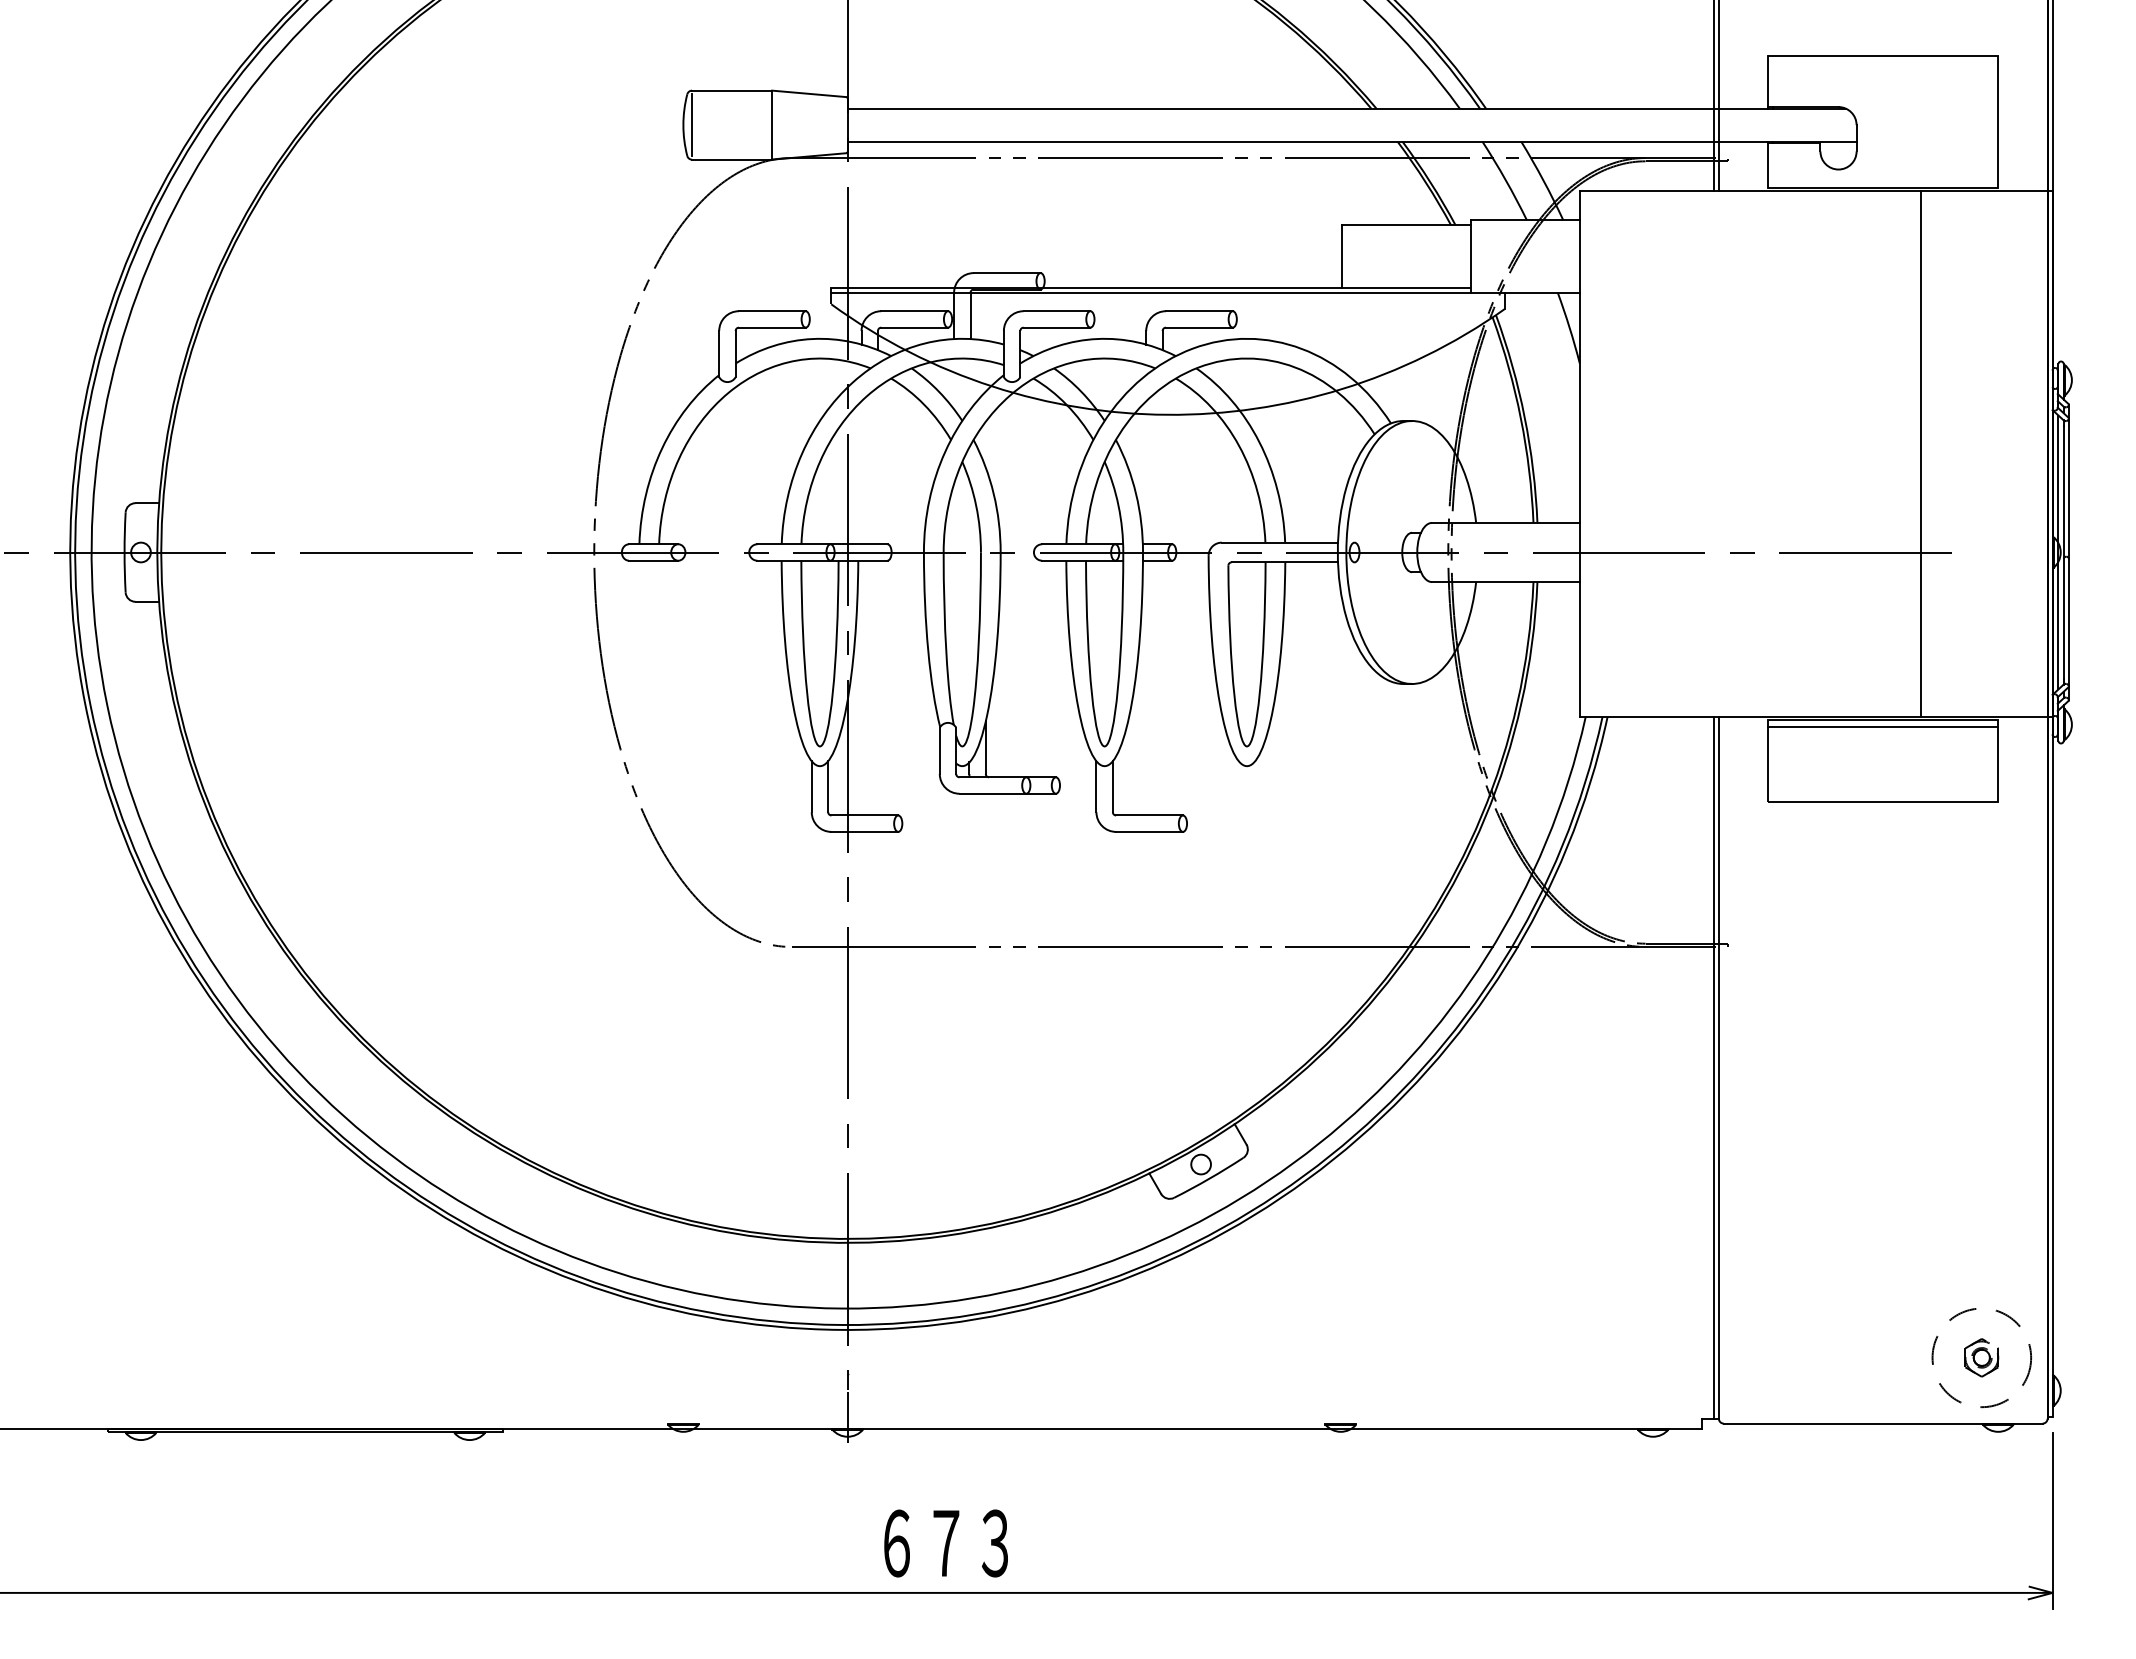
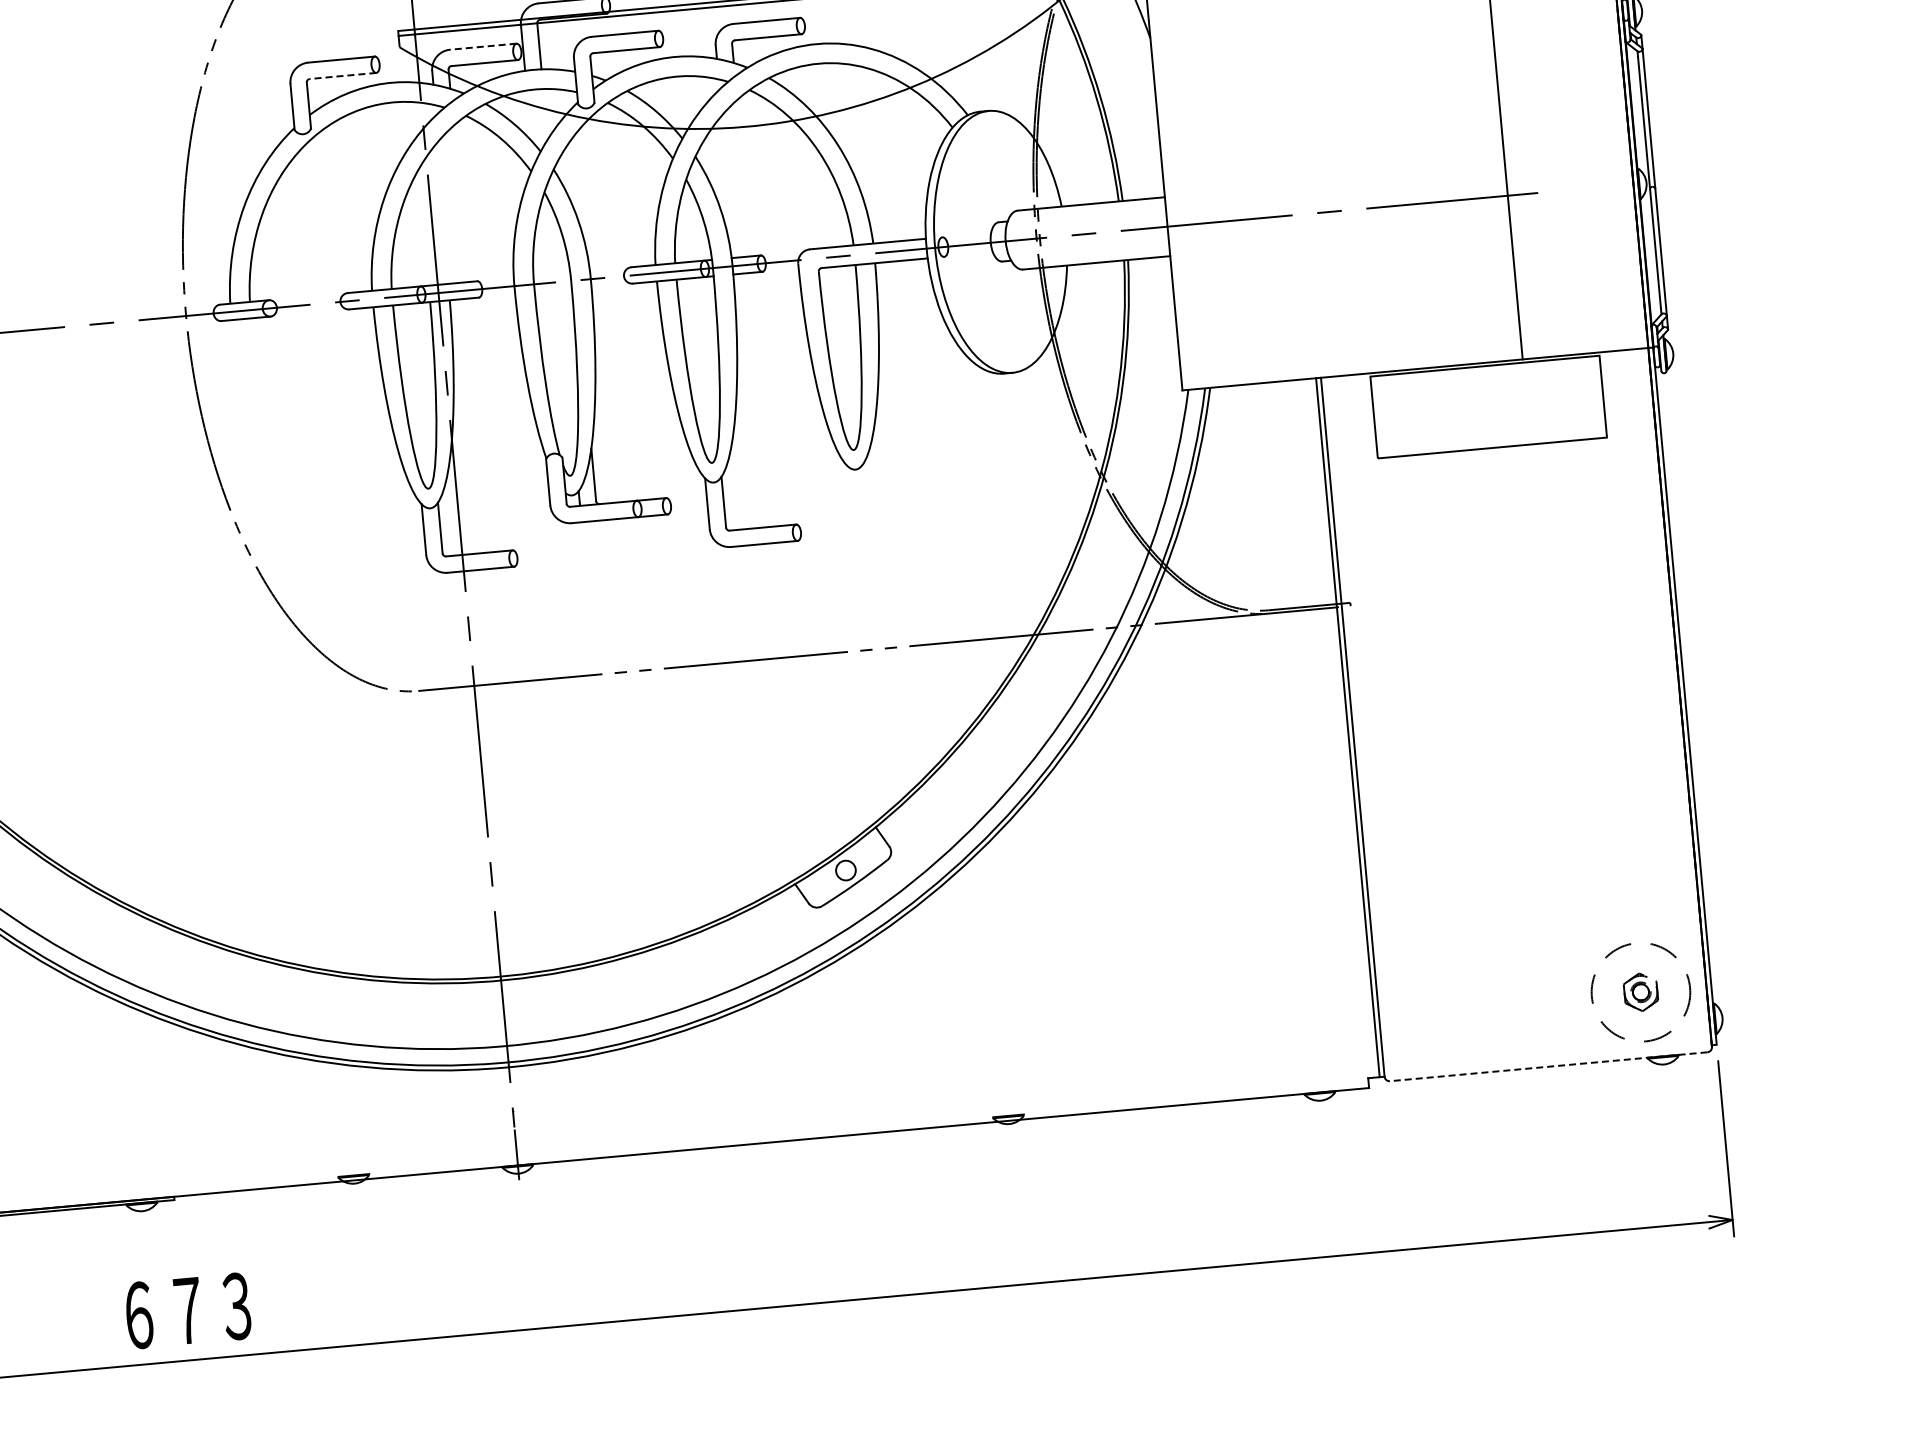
line: (914, 311) -> (483, 46), solid -> dashed
line: (771, 327) -> (342, 75), solid -> dashed
line: (2058, 552) -> (1644, 183), removed
line: (1883, 726) -> (1485, 372), removed
line: (1882, 1423) -> (1547, 1066), solid -> dashed
text: (945, 1543) -> (187, 1310), moved

